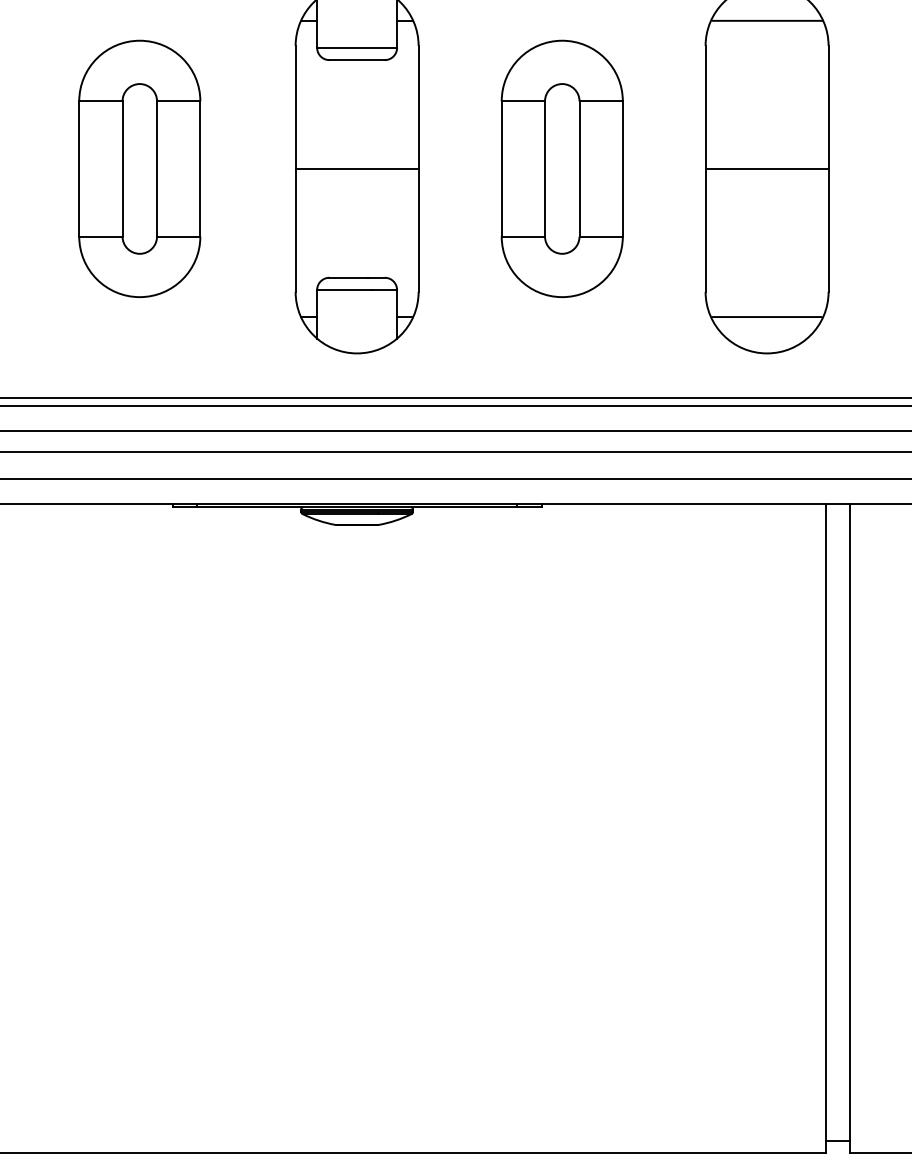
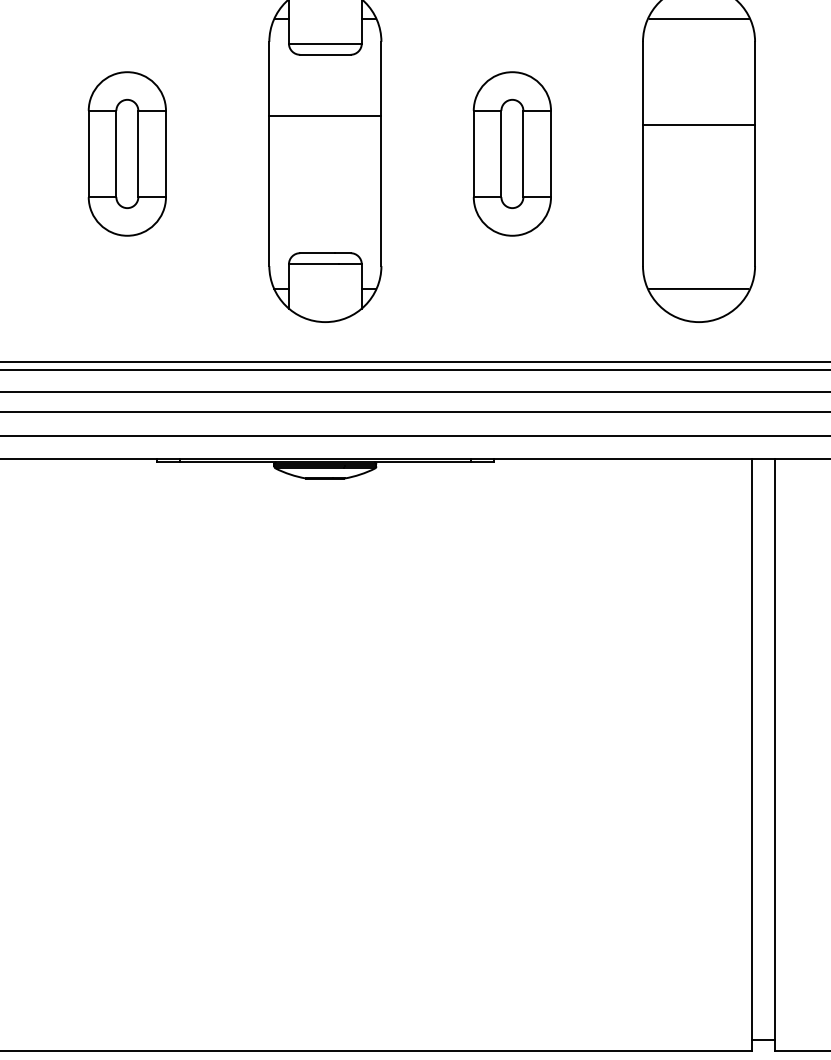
part: (140, 168) -> (127, 153), size x0.7
part: (562, 168) -> (512, 153), size x0.7
line: (357, 169) -> (325, 116), moved
line: (766, 169) -> (698, 125), moved

